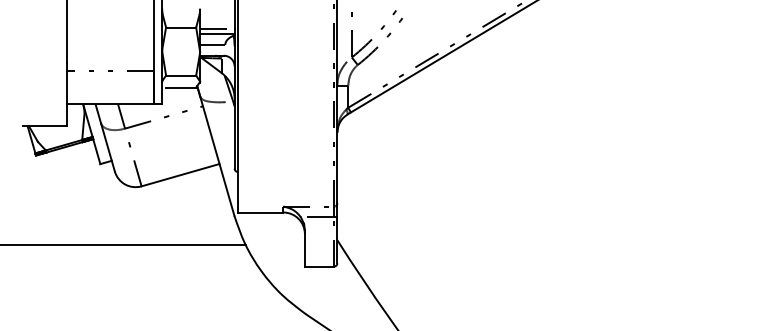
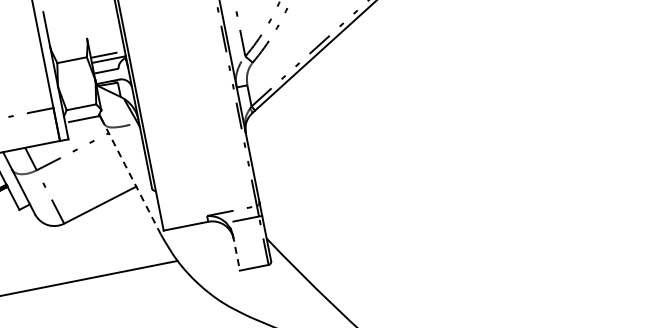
line: (217, 156) -> (132, 179), solid -> dashed
line: (304, 248) -> (236, 252), solid -> dashed

